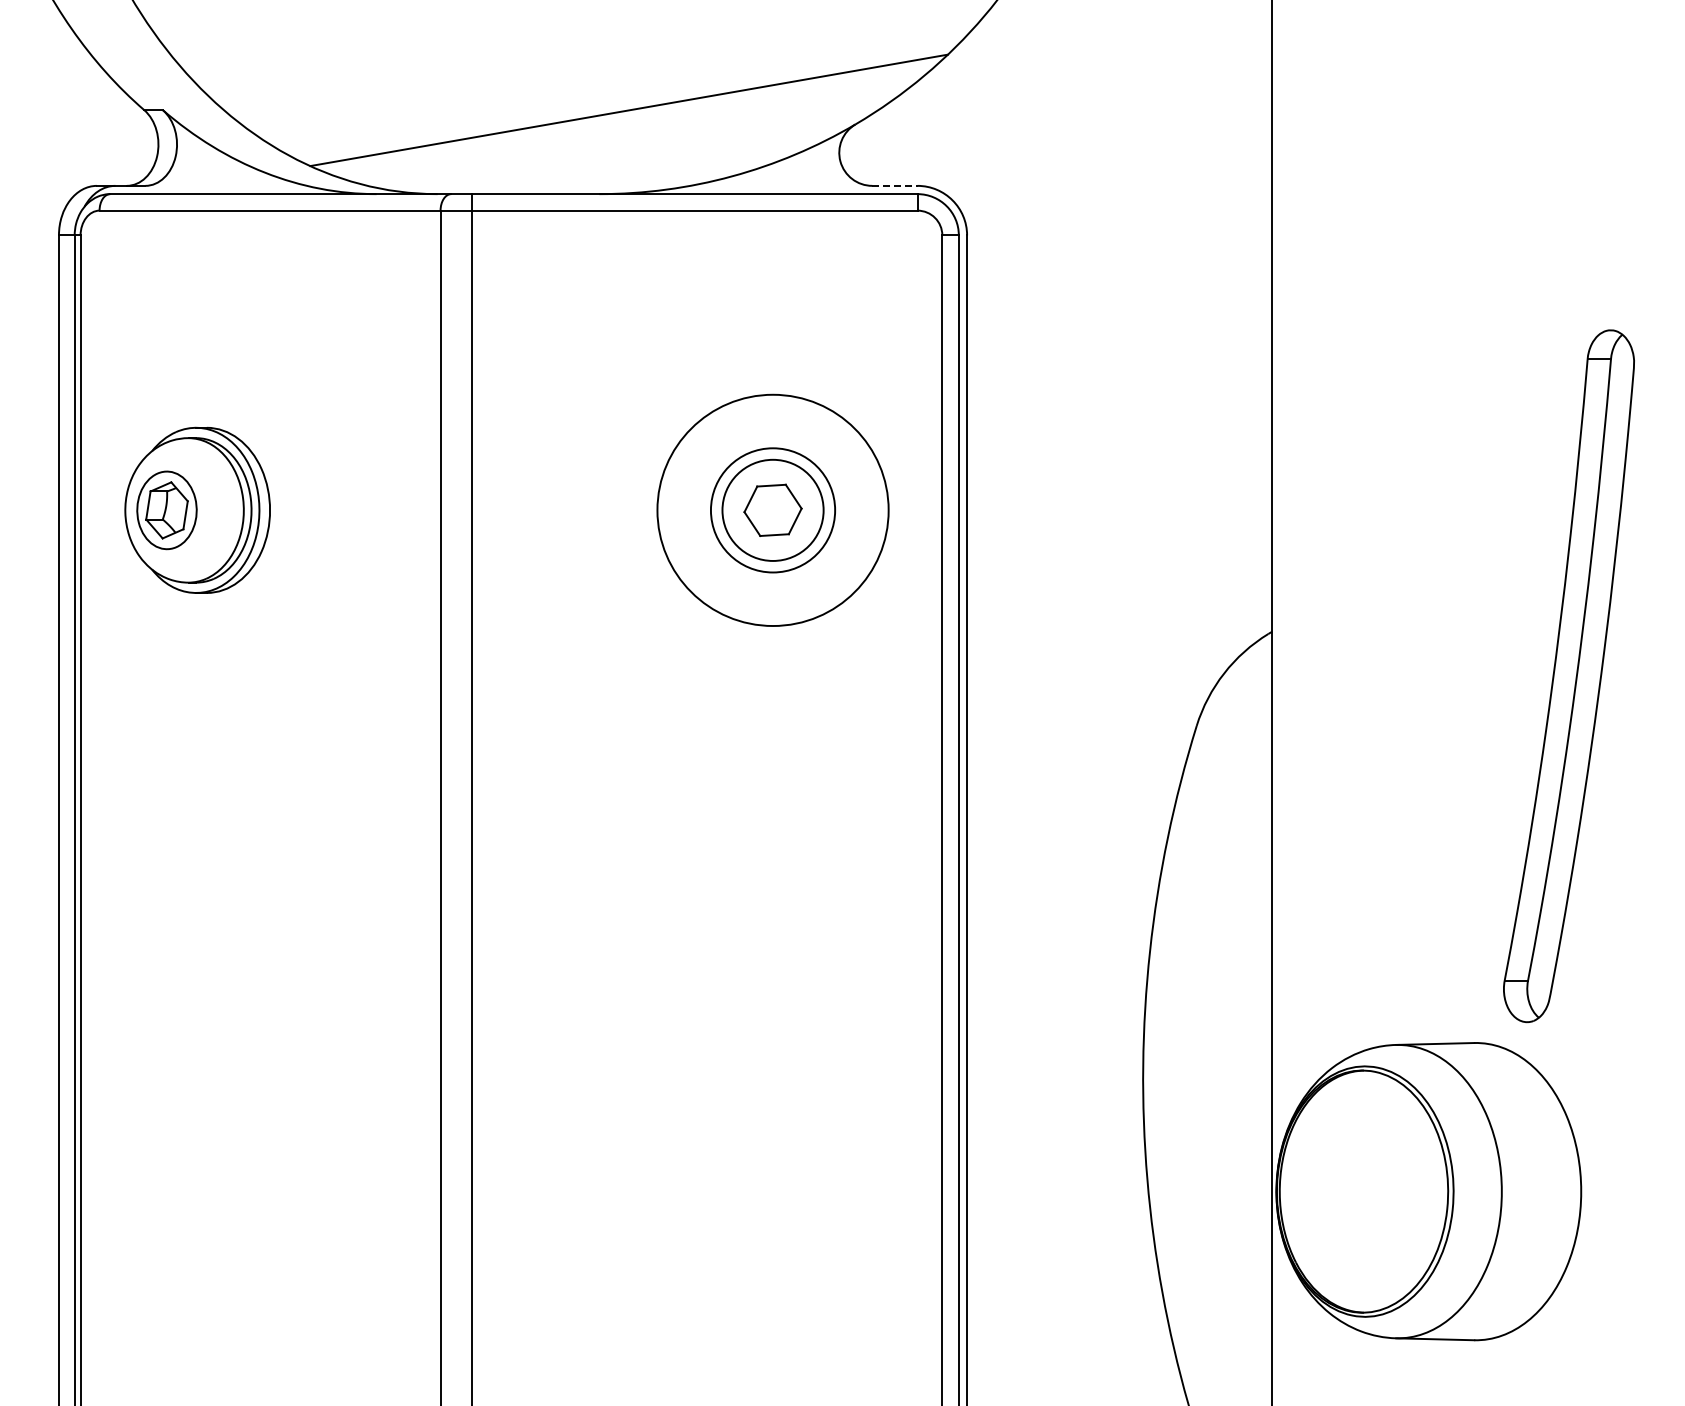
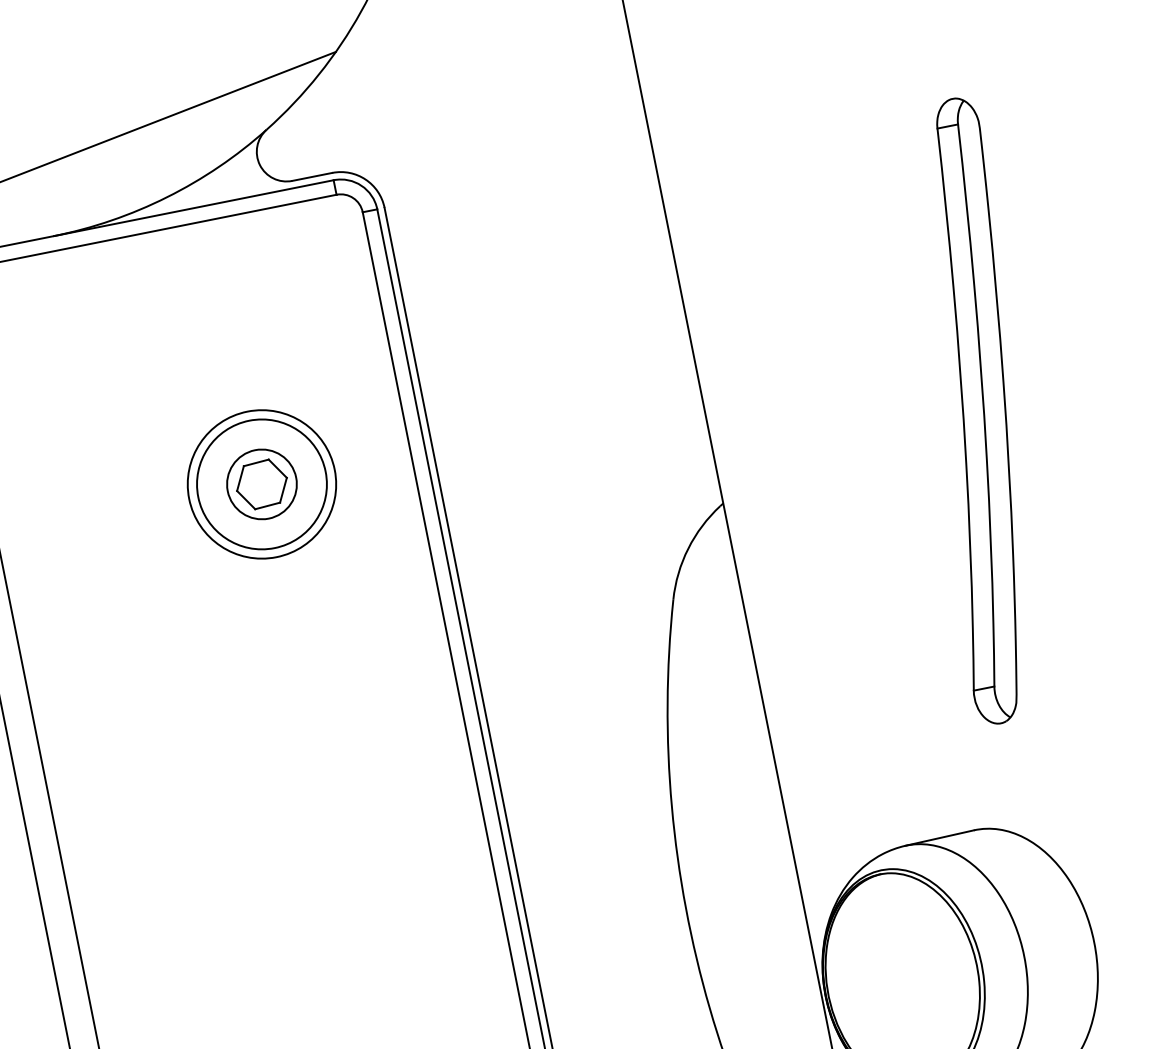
line: (894, 185) -> (311, 176), dashed -> solid
circle: (772, 509) -> (261, 483), size x0.71
circle: (772, 510) -> (261, 484), size x0.62
circle: (772, 510) -> (261, 484), size x1.43
part: (1568, 676) -> (976, 411), moved

